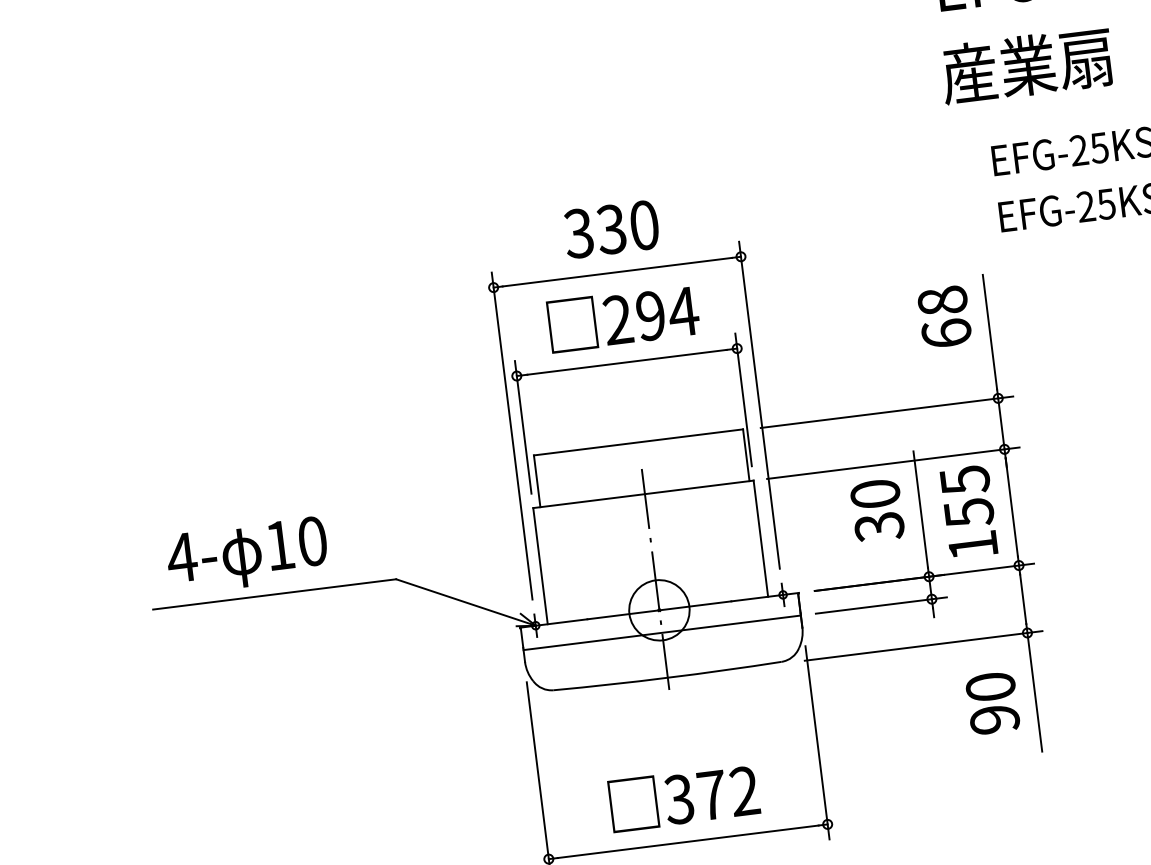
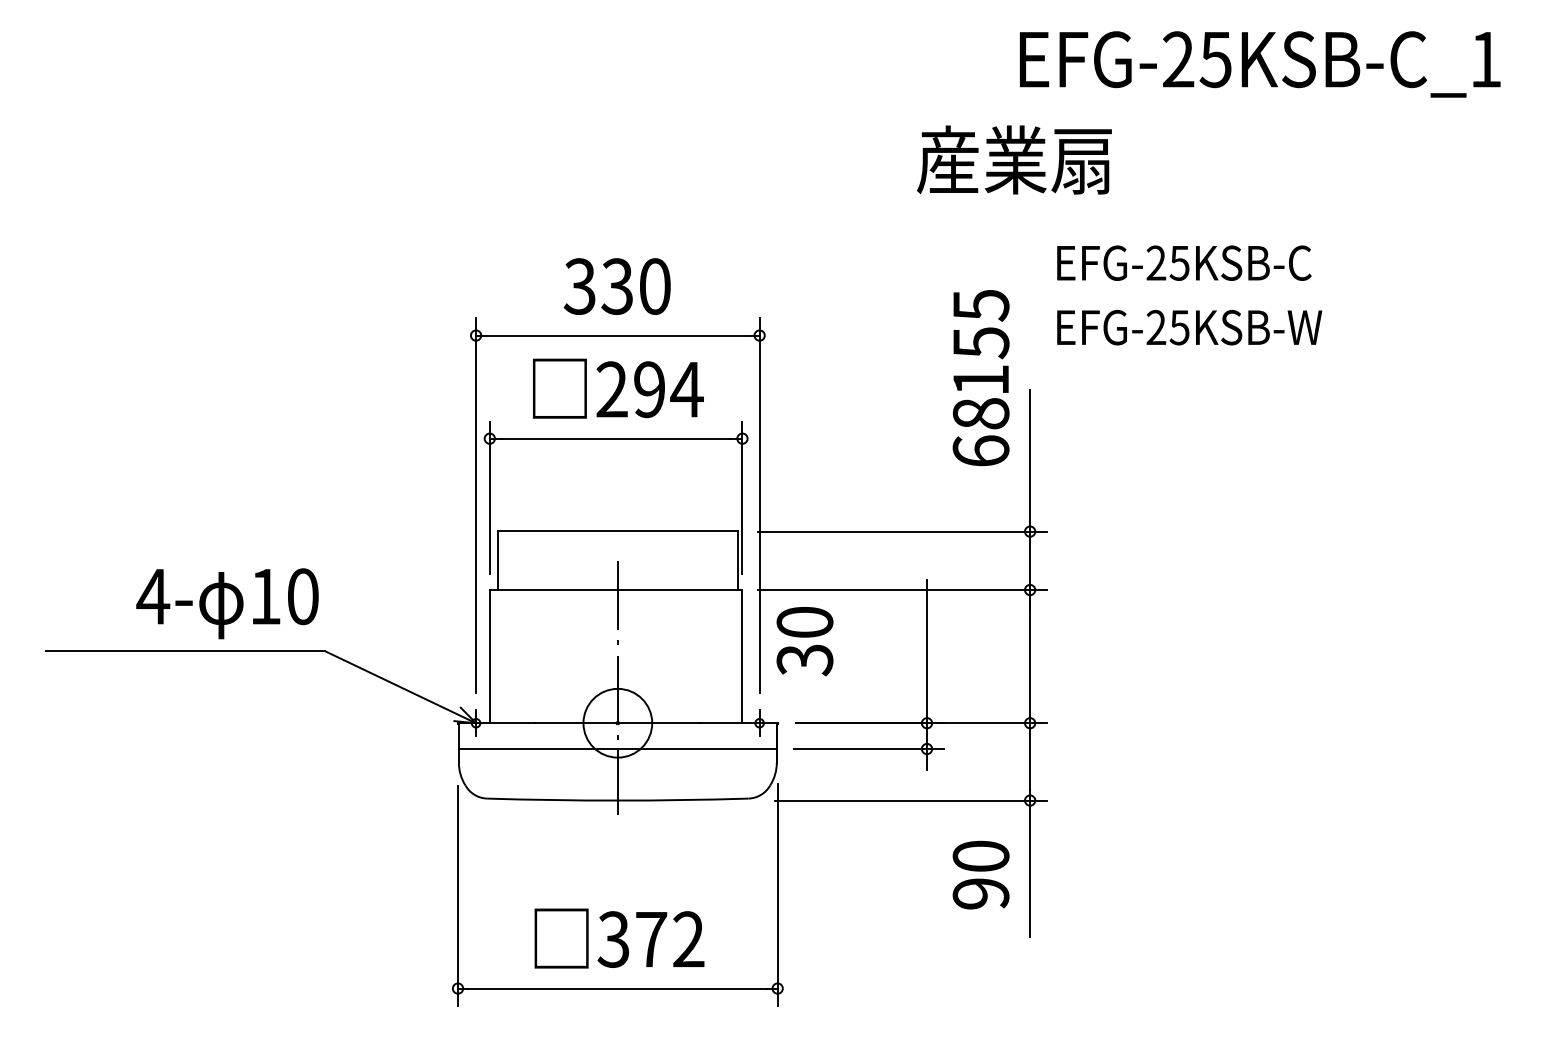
text: (1027, 65) -> (1014, 159), moved
text: (877, 510) -> (804, 641), moved
text: (969, 511) -> (981, 341), moved
text: (247, 555) -> (227, 603), moved

